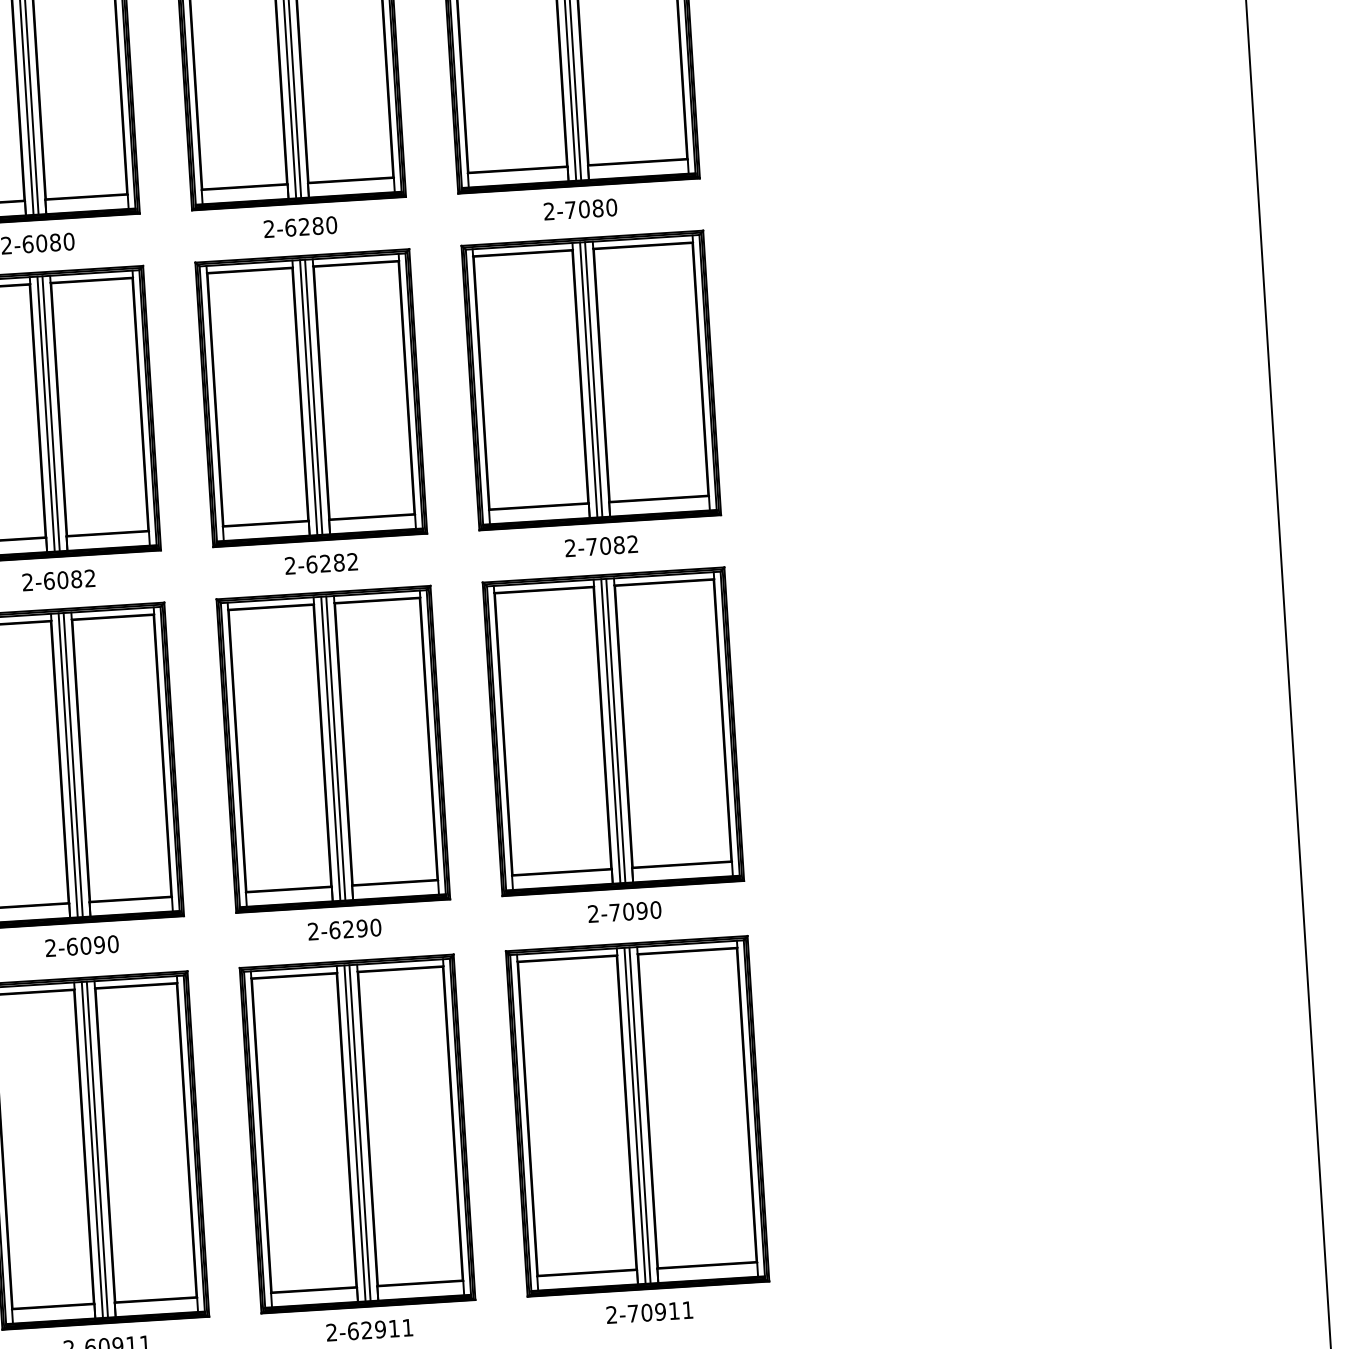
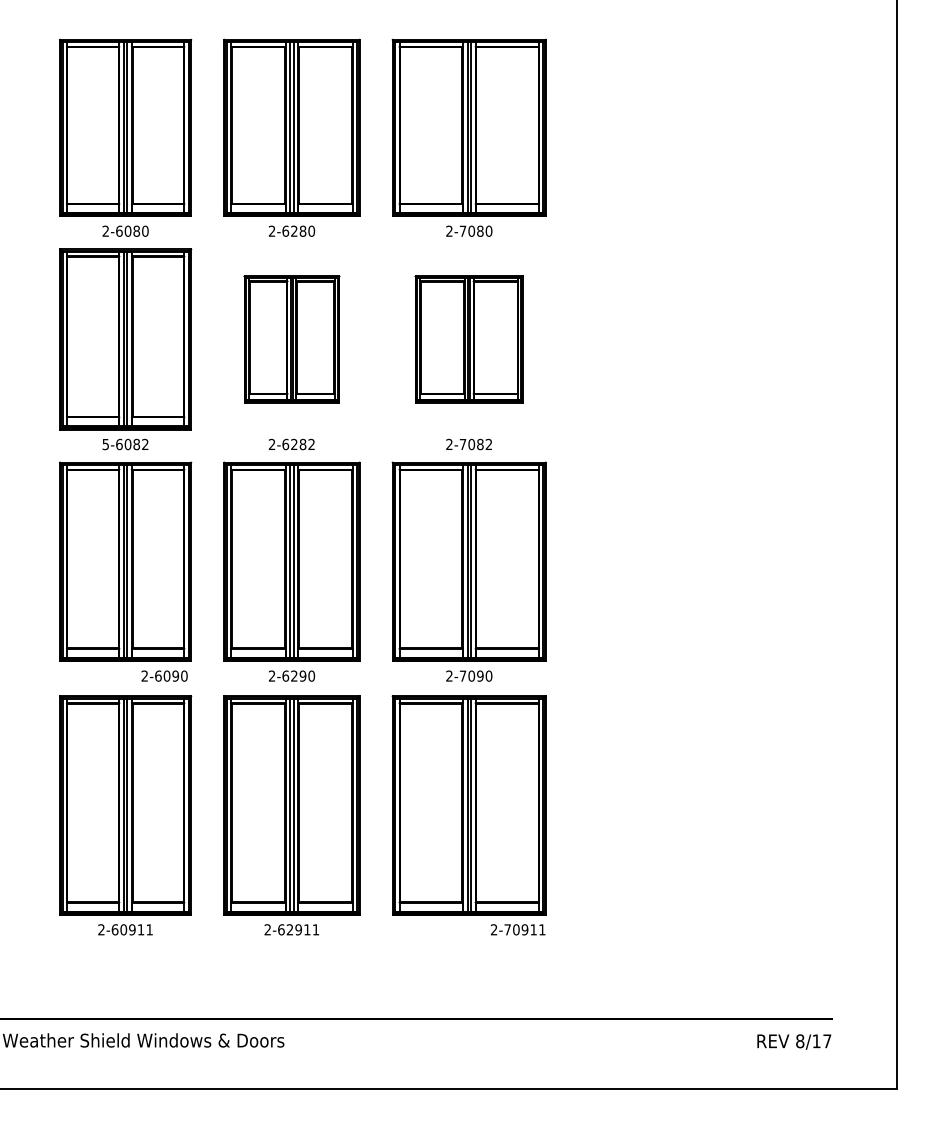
part: (590, 380) -> (468, 339), size x0.7
part: (310, 398) -> (291, 339), size x0.7
text: (27, 582) -> (105, 444), 2-6082 -> 5-6082
text: (81, 945) -> (164, 675), moved
text: (648, 1312) -> (517, 929), moved

